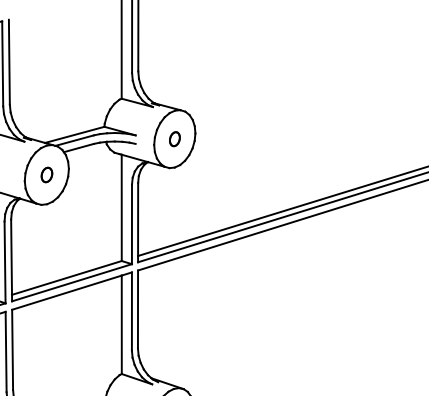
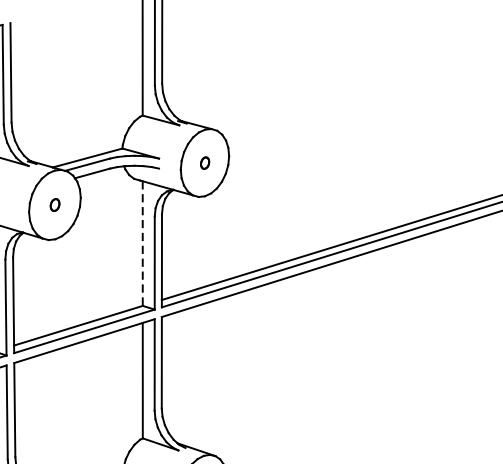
part: (174, 139) -> (204, 163), size x0.7
part: (46, 174) -> (54, 204), size x0.7
line: (121, 208) -> (142, 244), solid -> dashed

